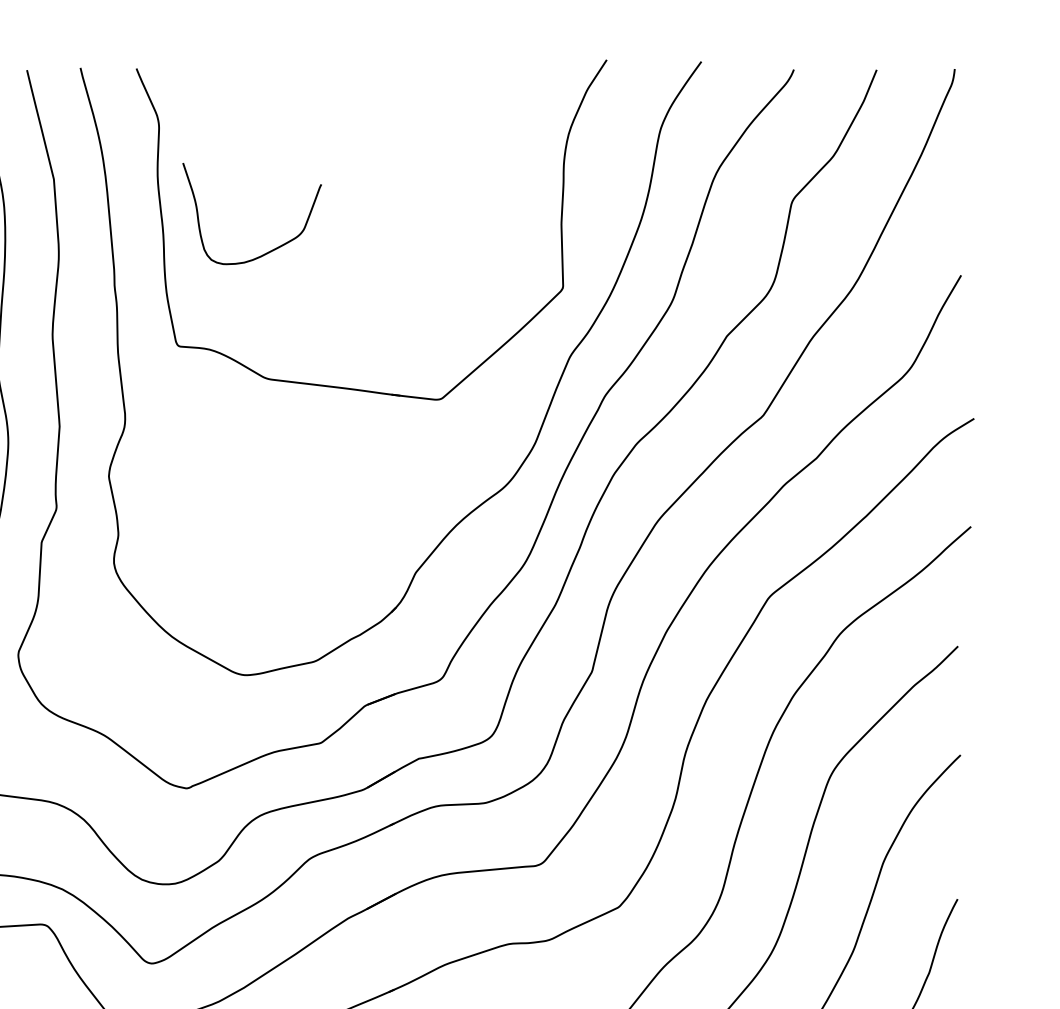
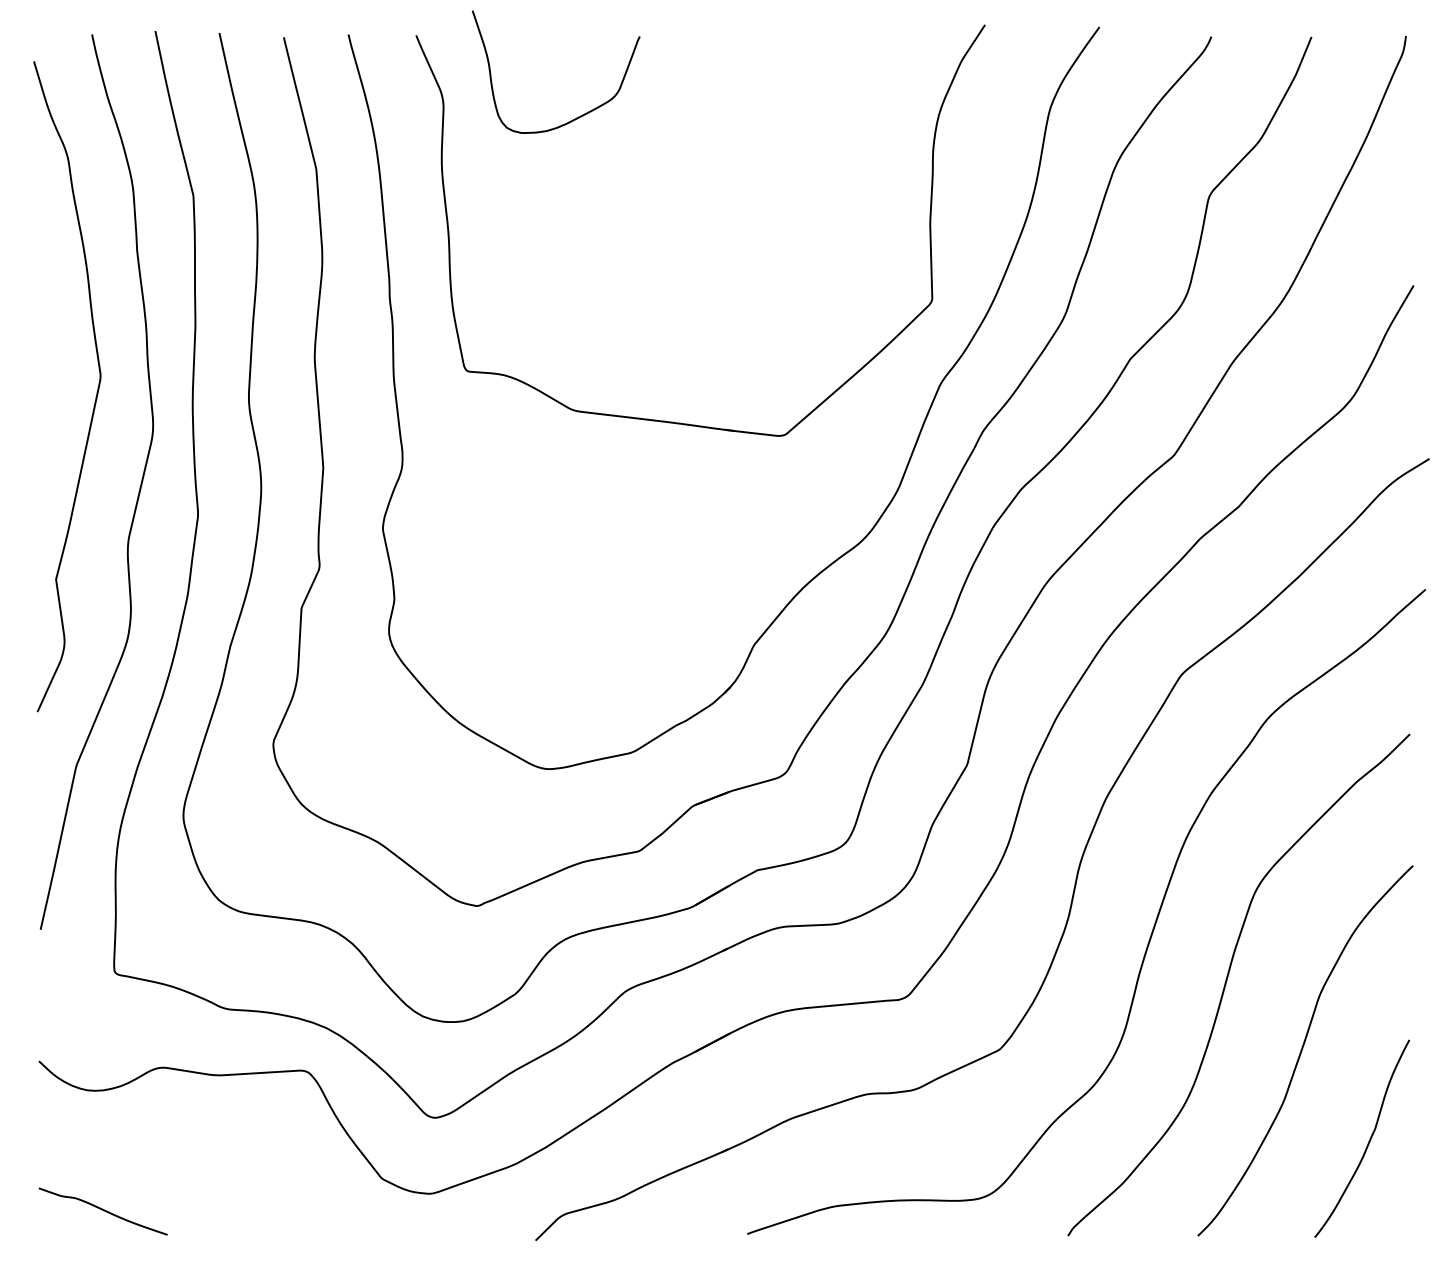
curve: (270, 250) -> (578, 116), moved

